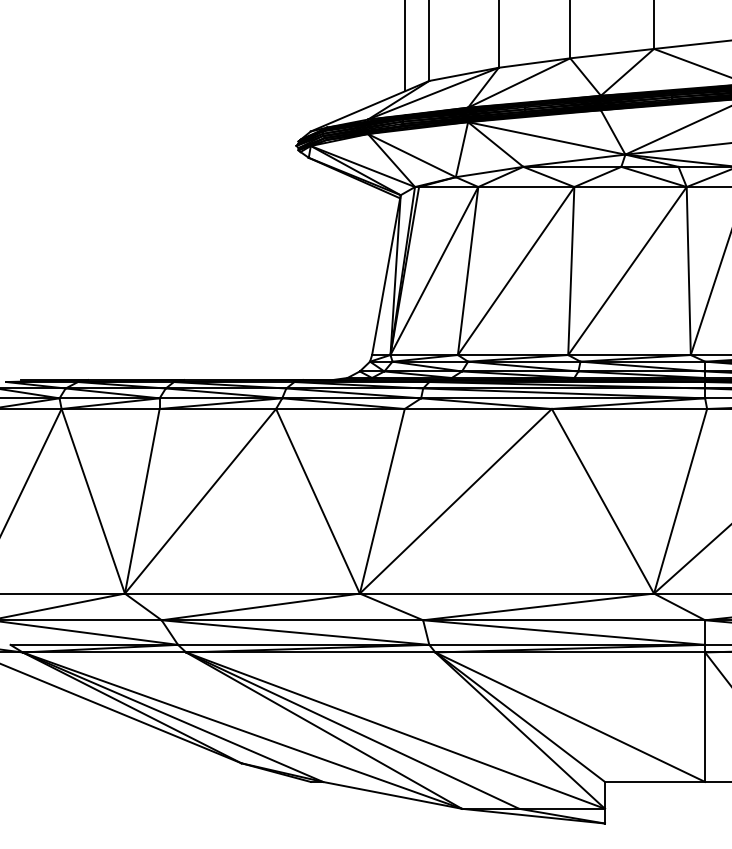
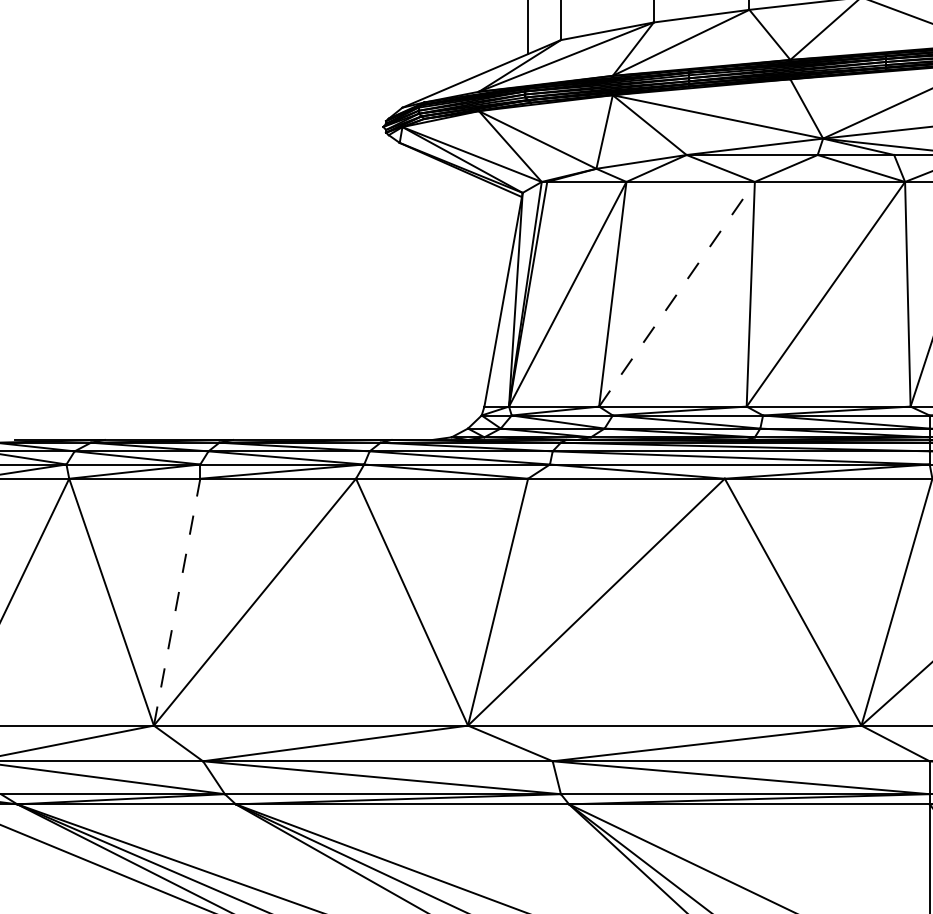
line: (516, 270) -> (677, 293), solid -> dashed
line: (142, 501) -> (177, 602), solid -> dashed

